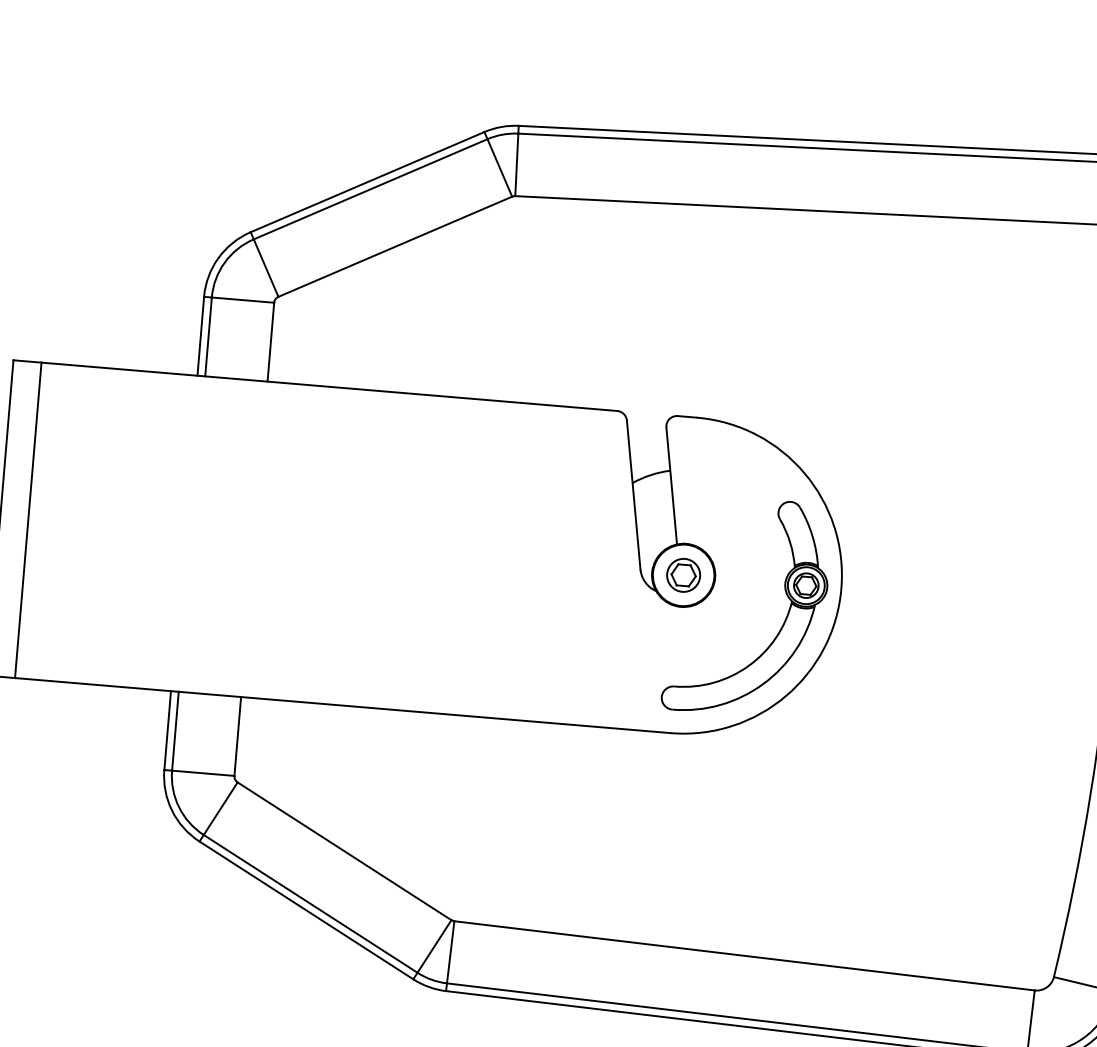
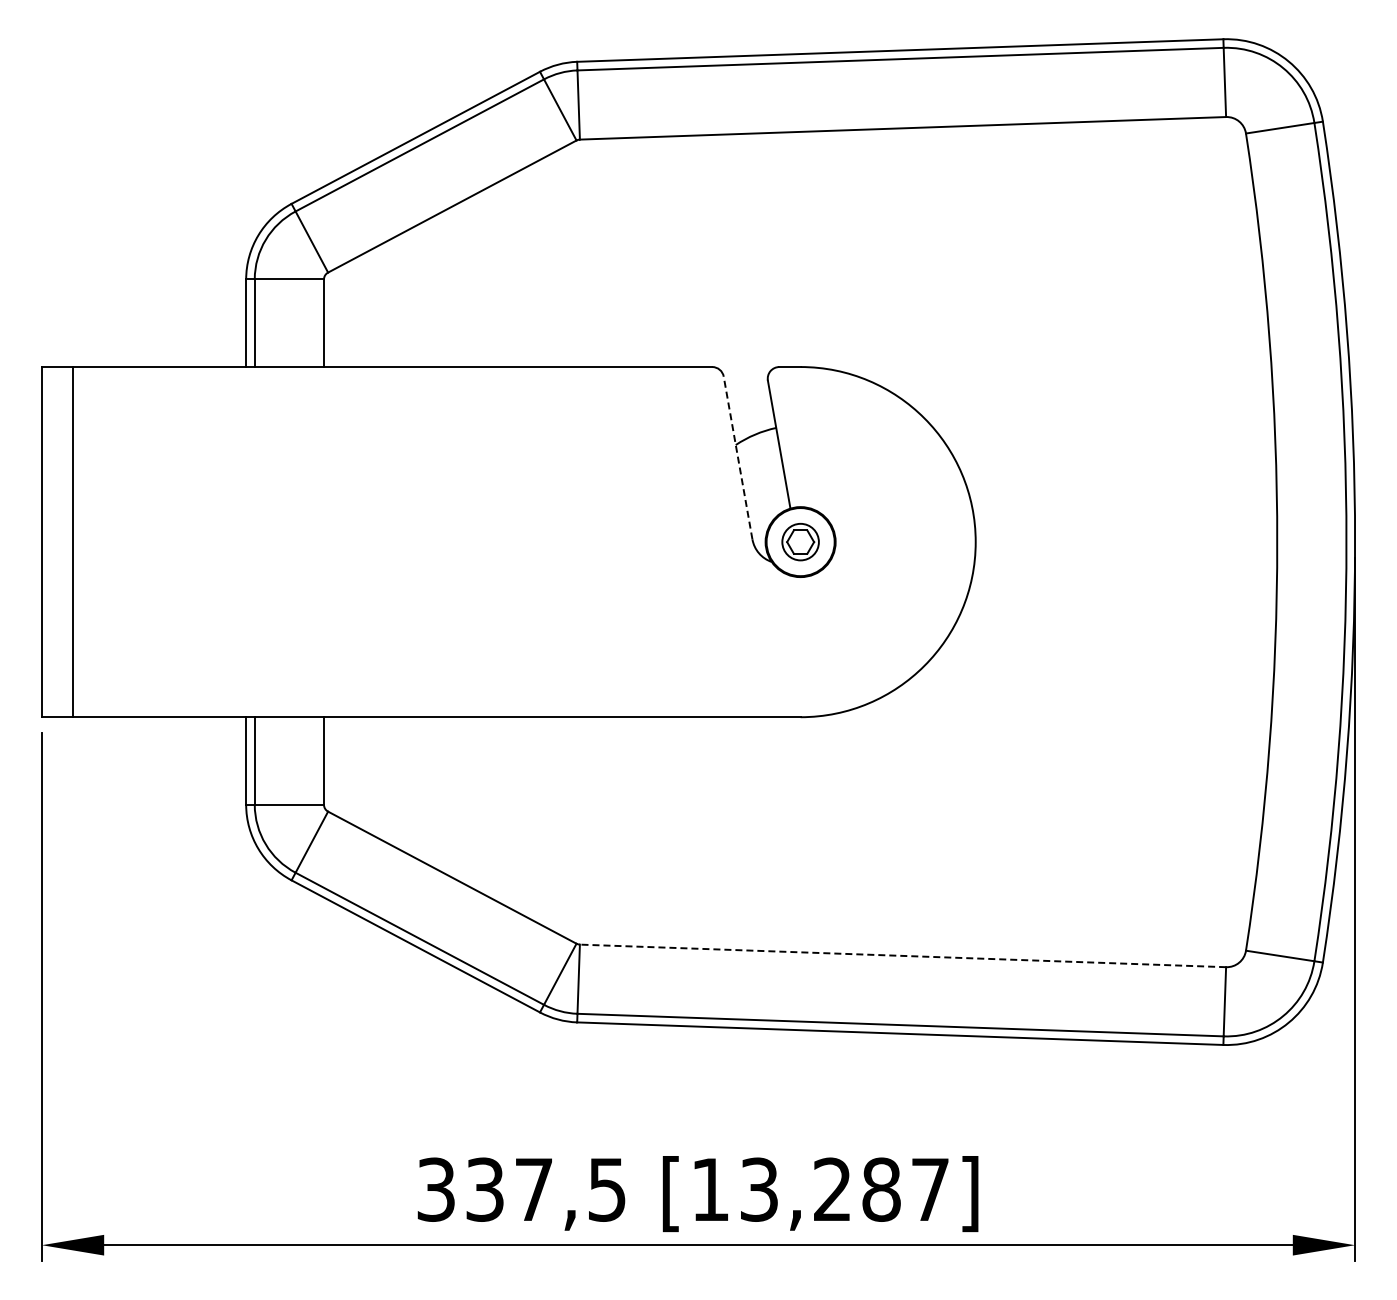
line: (634, 495) -> (738, 458), solid -> dashed
part: (783, 621) -> (915, 583), removed
line: (744, 955) -> (902, 955), solid -> dashed

